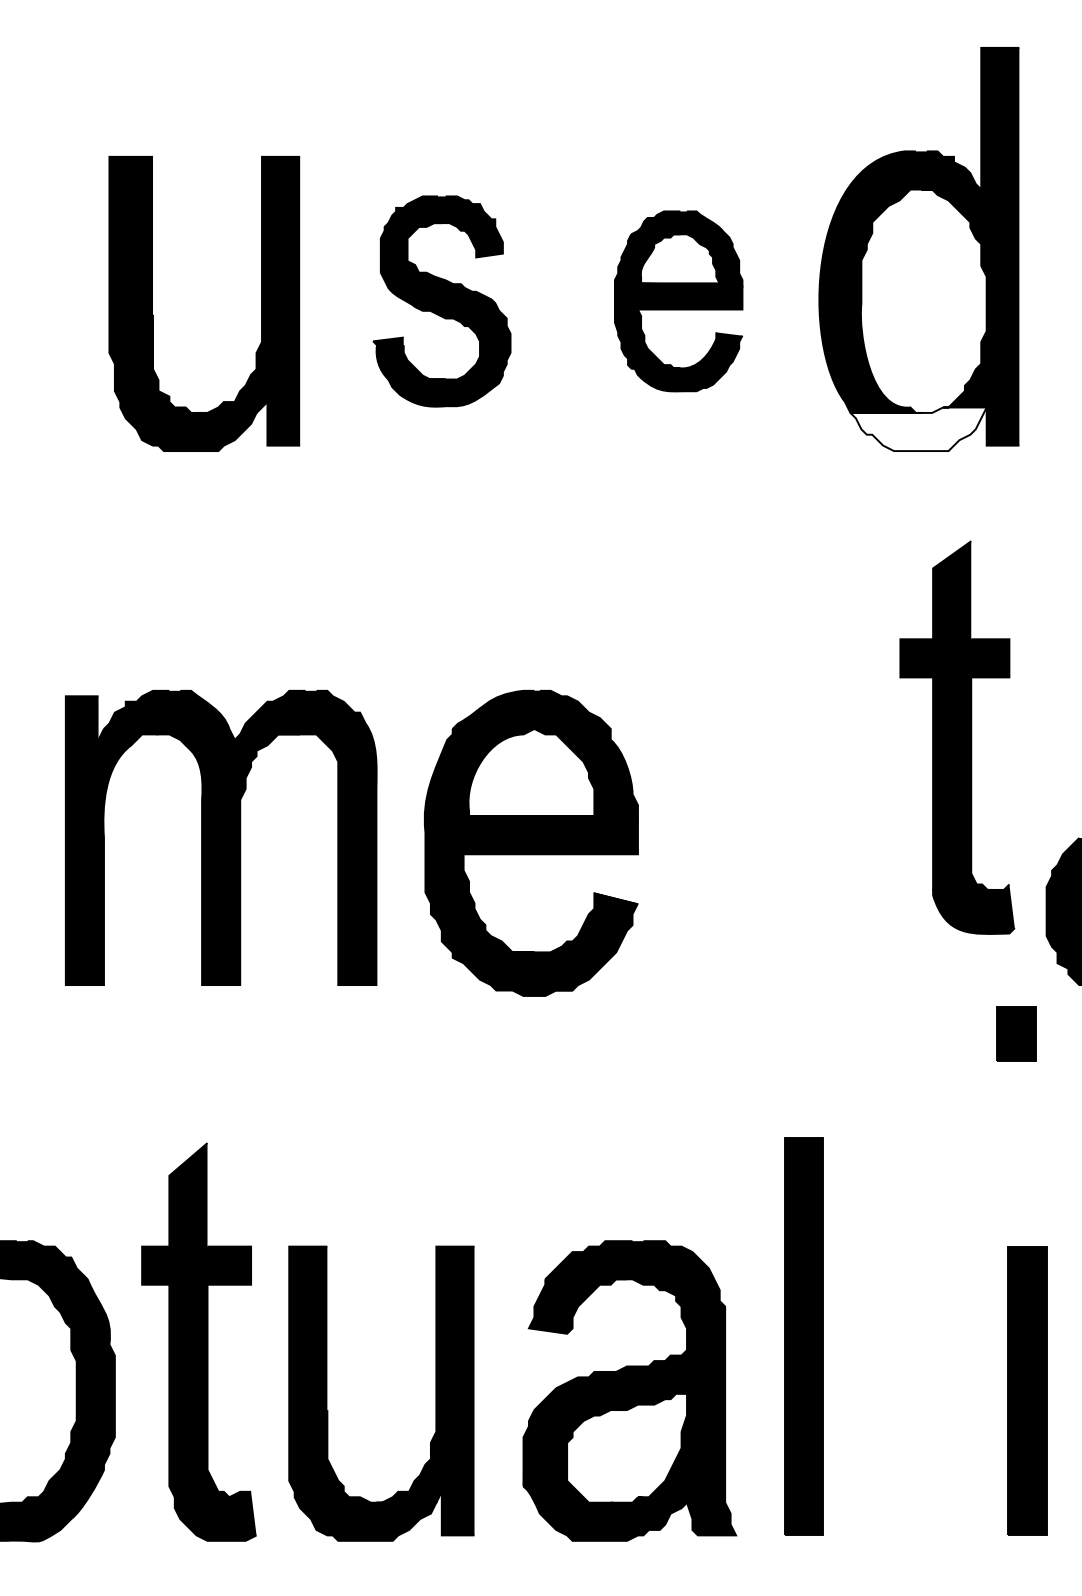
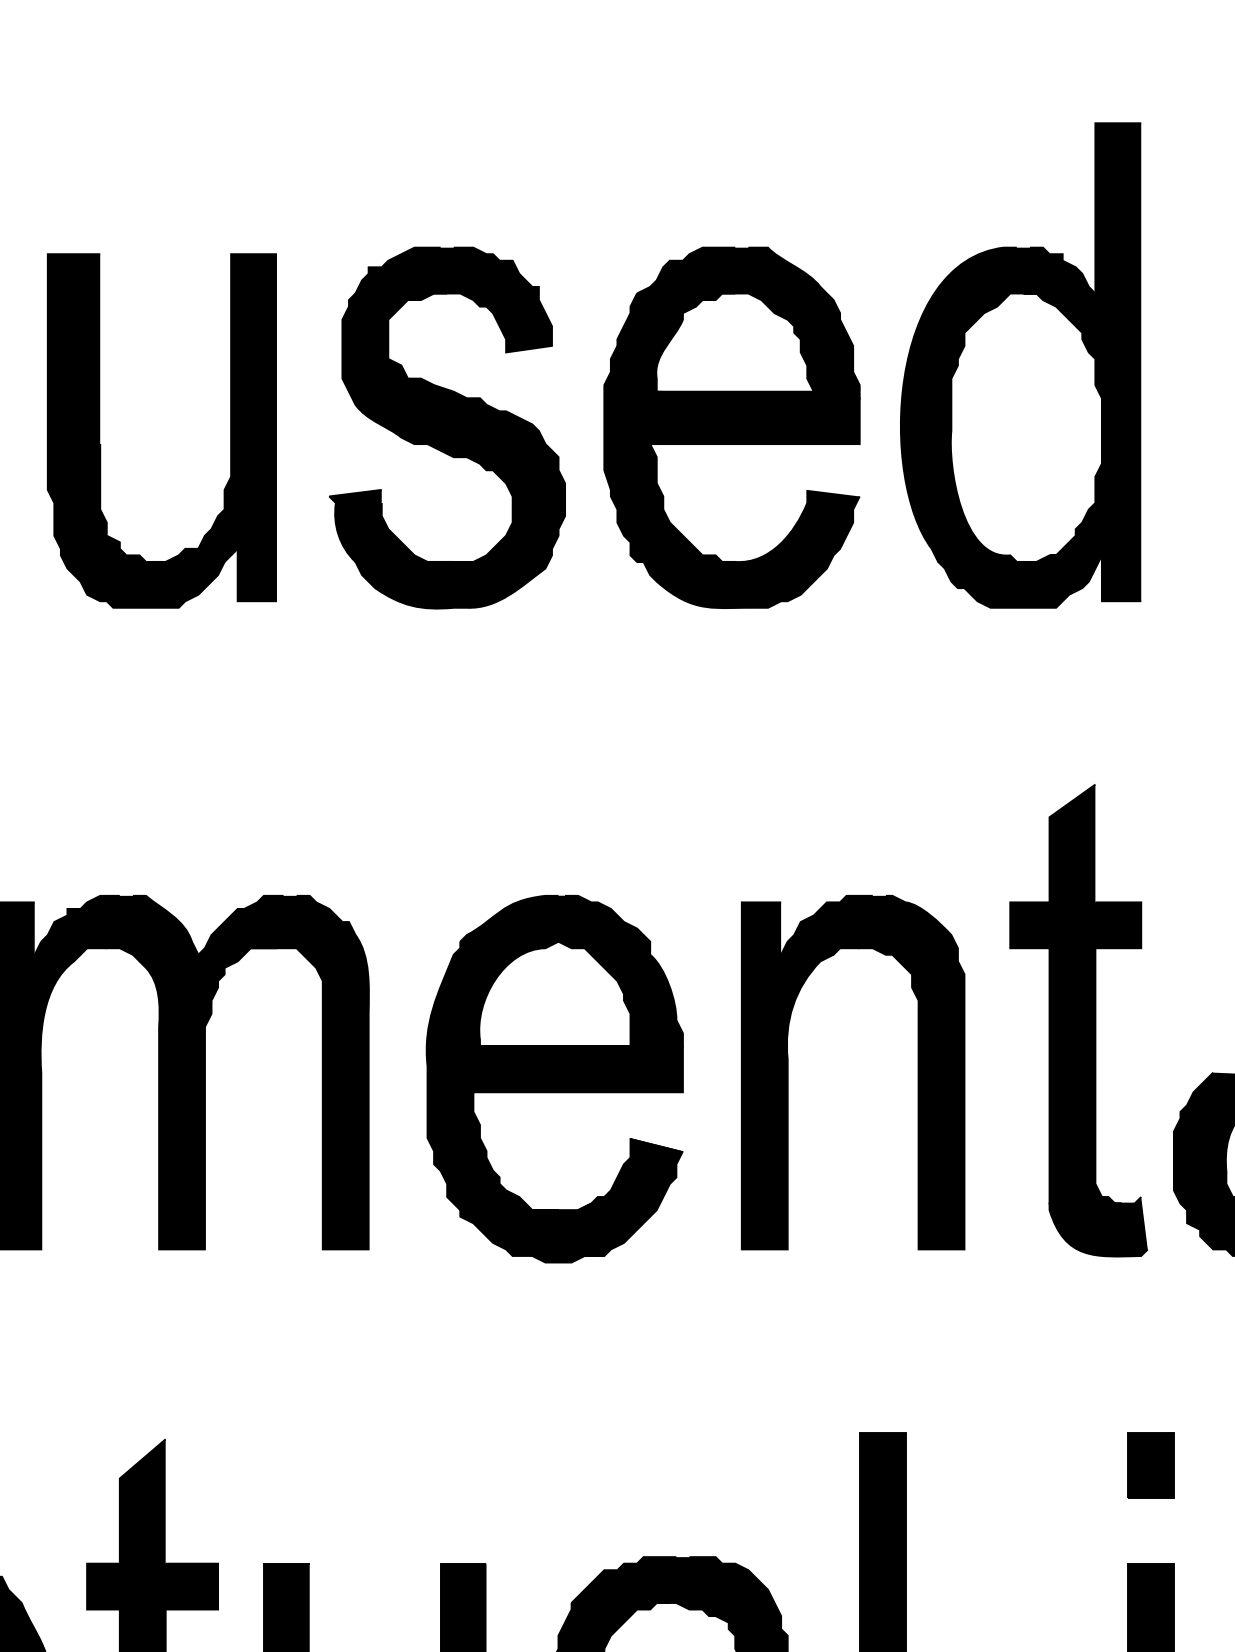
part: (441, 301) -> (446, 428), size x1.43
part: (678, 301) -> (731, 428), size x1.67
fill: (918, 429) -> (1019, 581), added
part: (957, 737) -> (1078, 1020), moved
part: (725, 837) -> (788, 1072), added
part: (1016, 1033) -> (1150, 1465), moved

